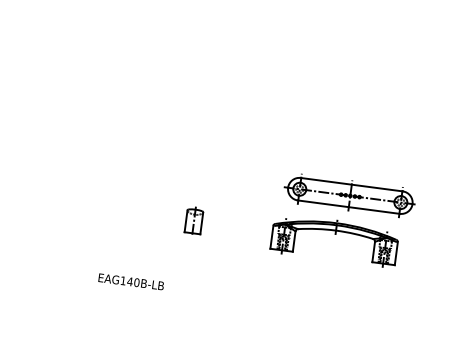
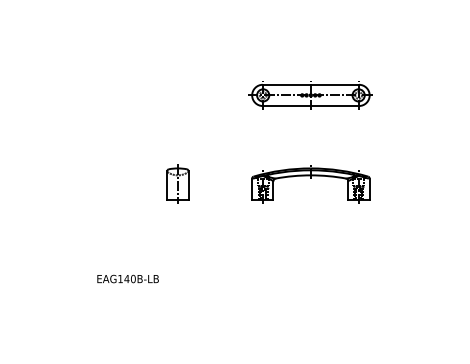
part: (349, 195) -> (310, 95), moved
part: (193, 220) -> (177, 183), size x1.43
text: (130, 281) -> (127, 278), moved

